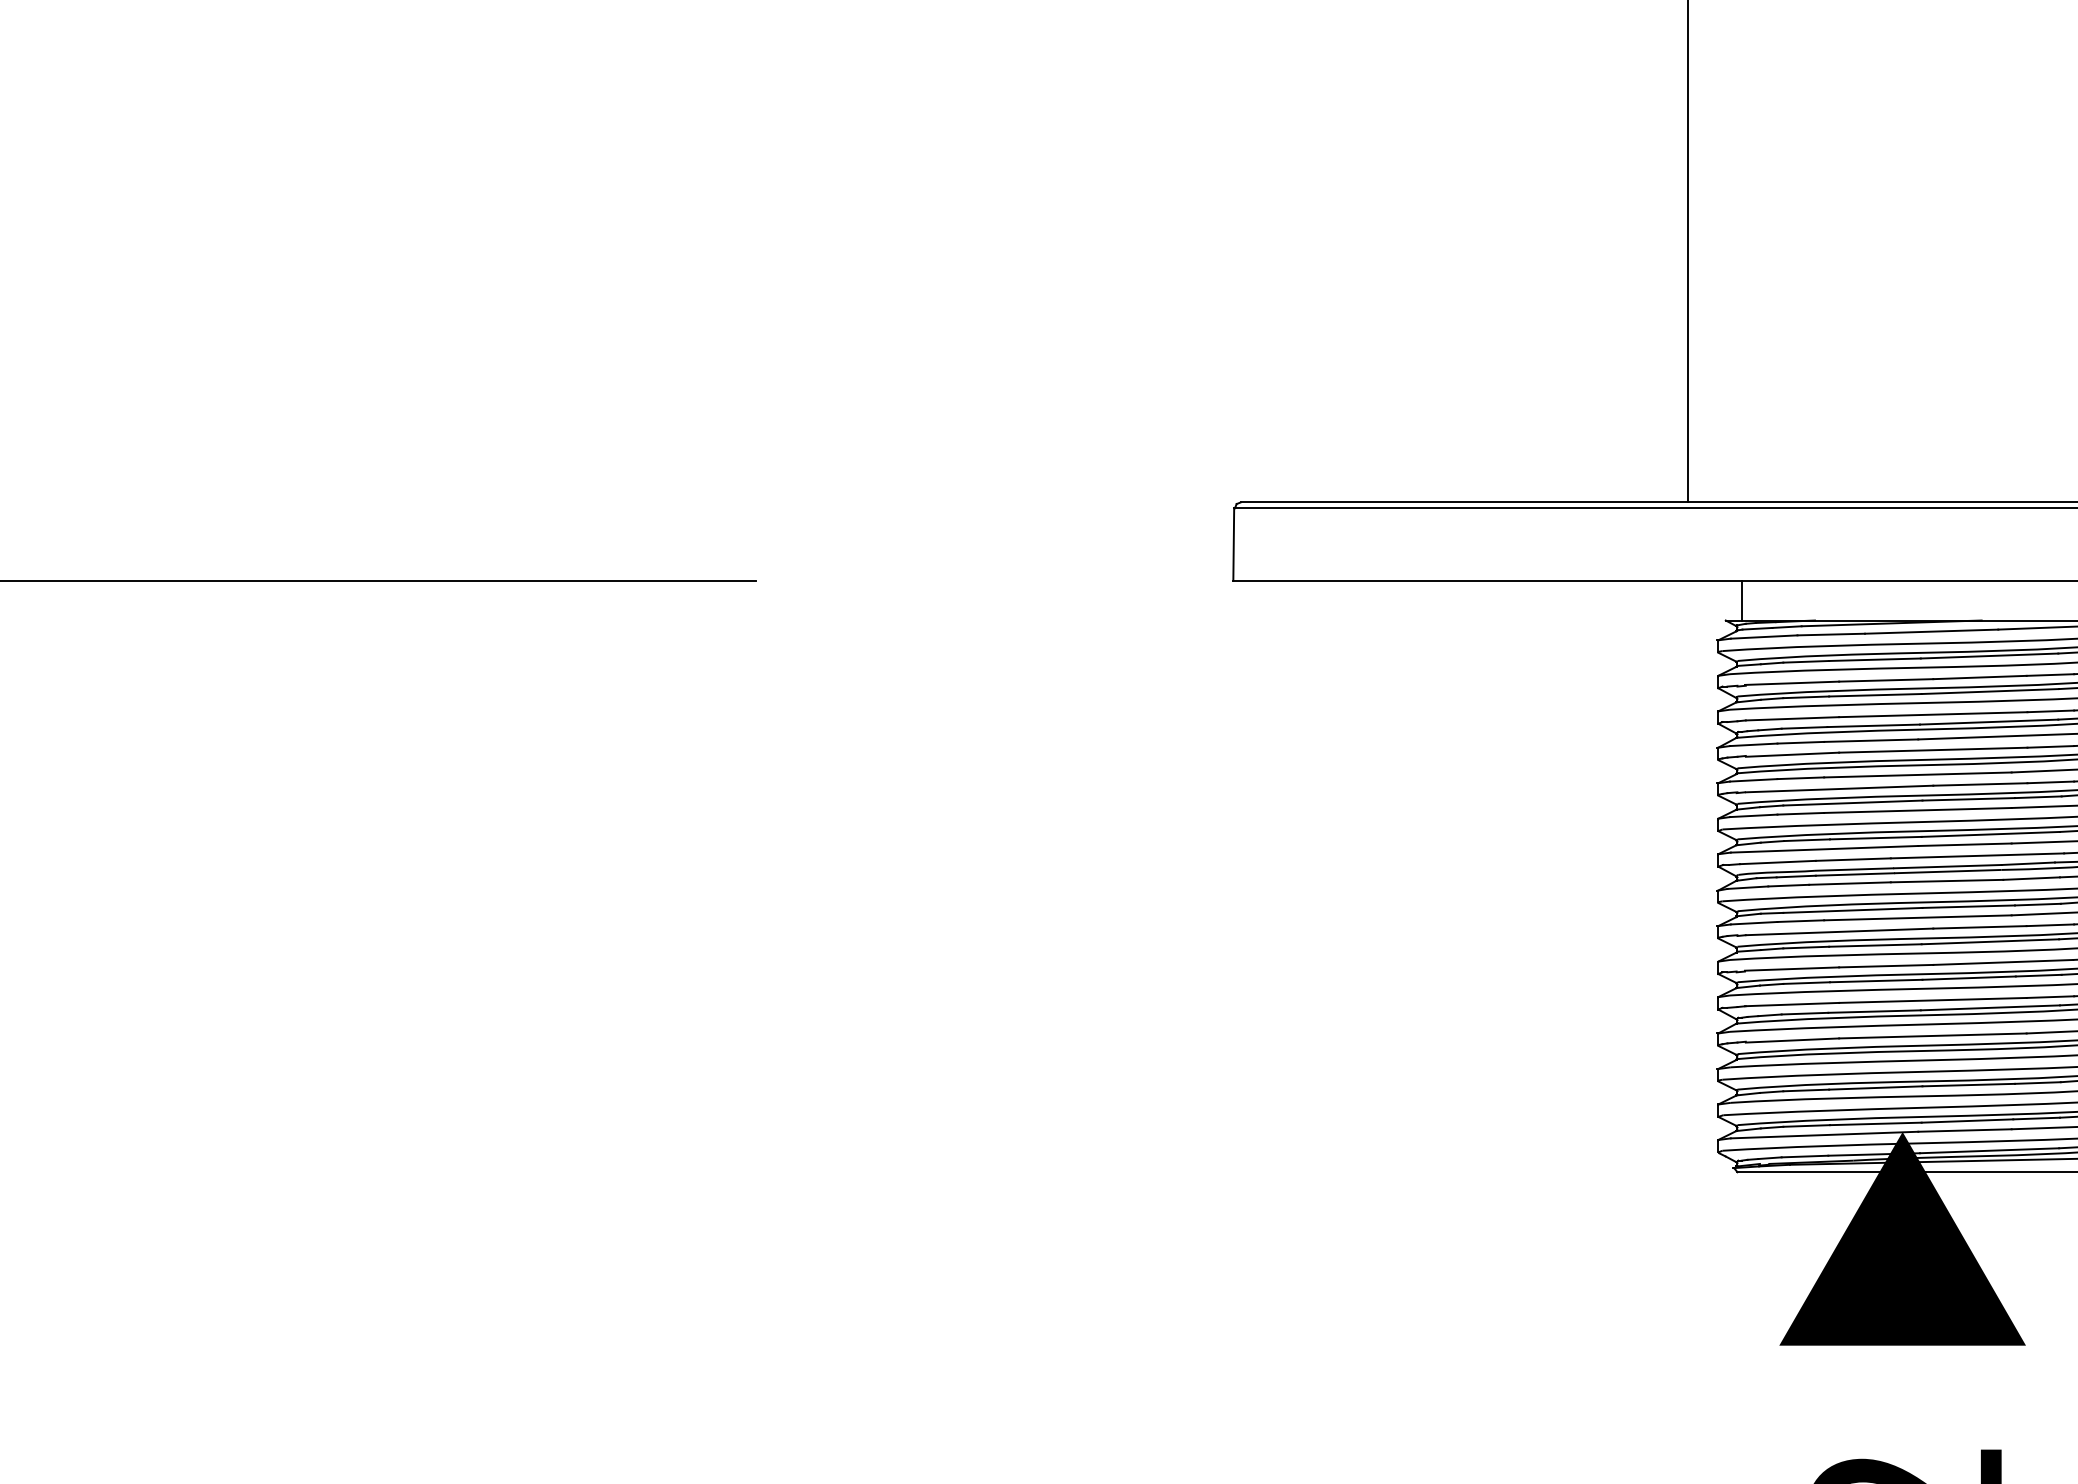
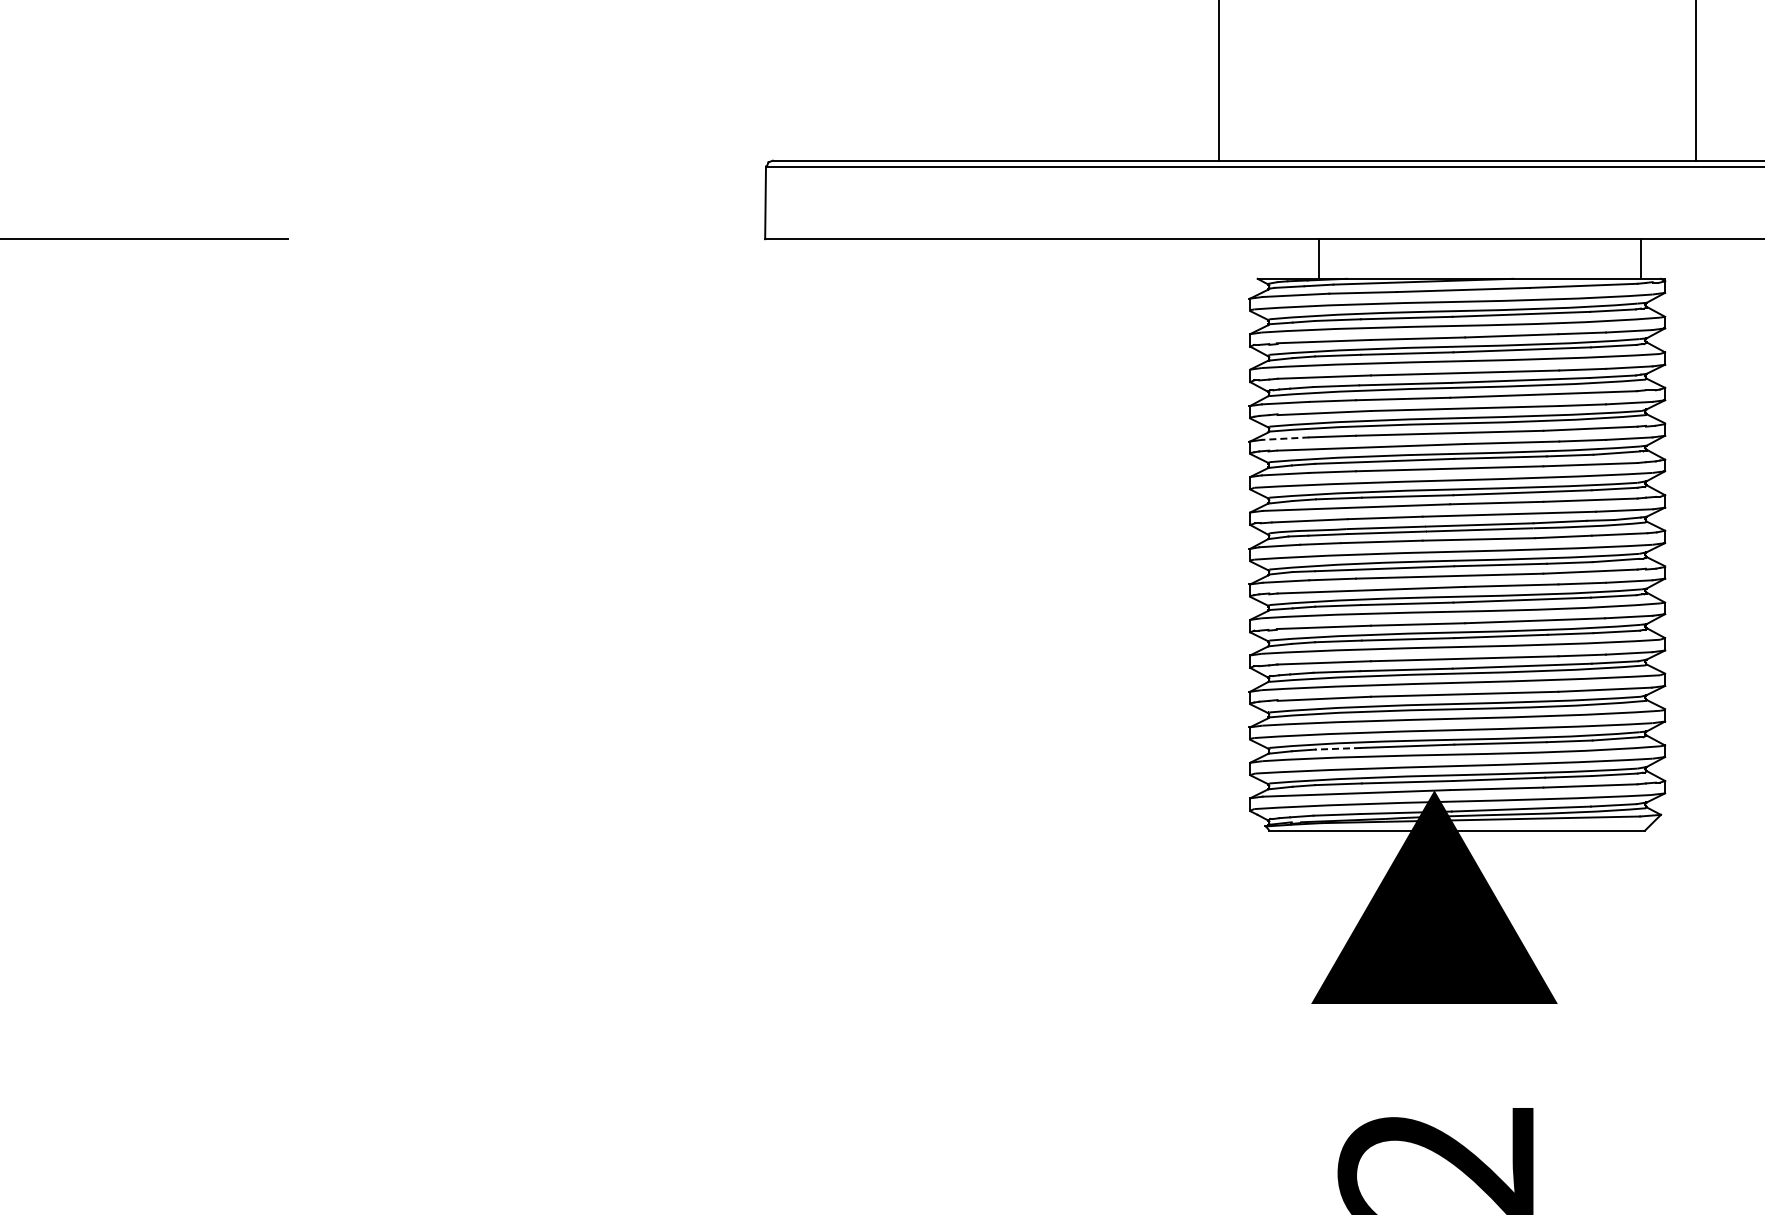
line: (1741, 600) -> (1319, 258), moved
line: (1753, 780) -> (1285, 438), solid -> dashed
line: (1806, 1090) -> (1338, 748), solid -> dashed

